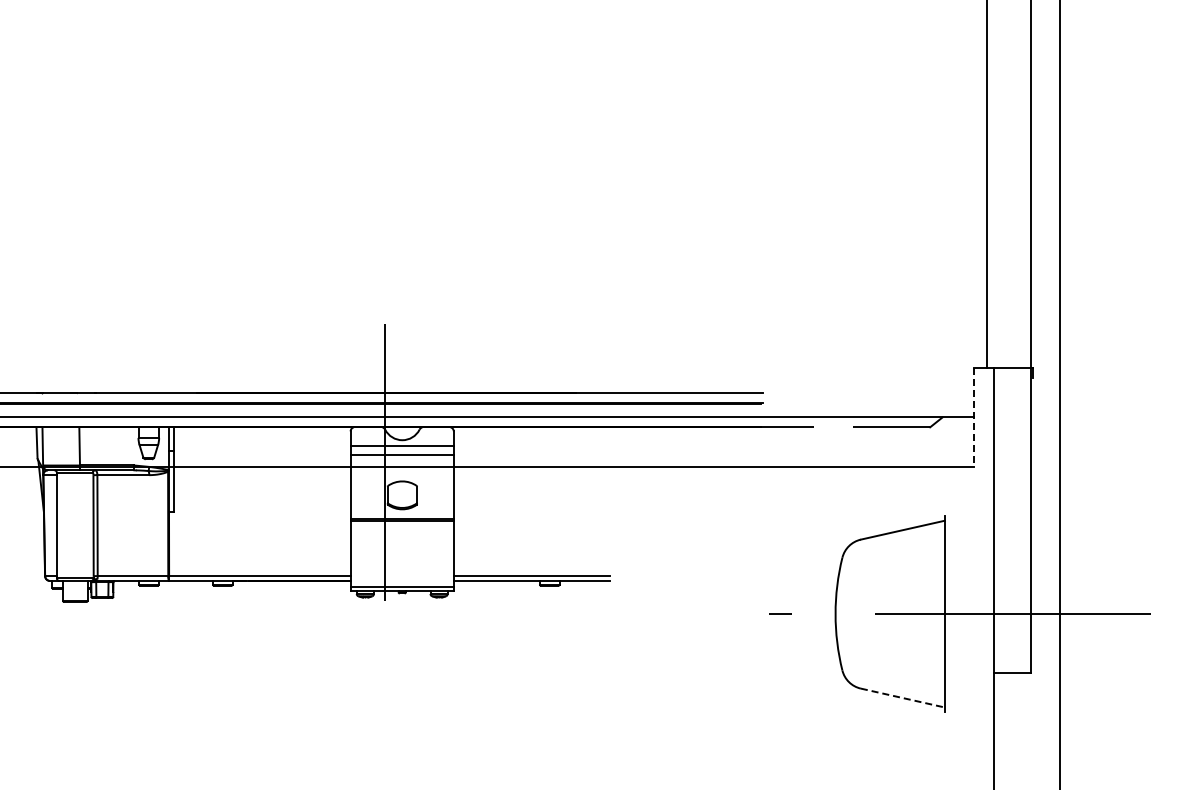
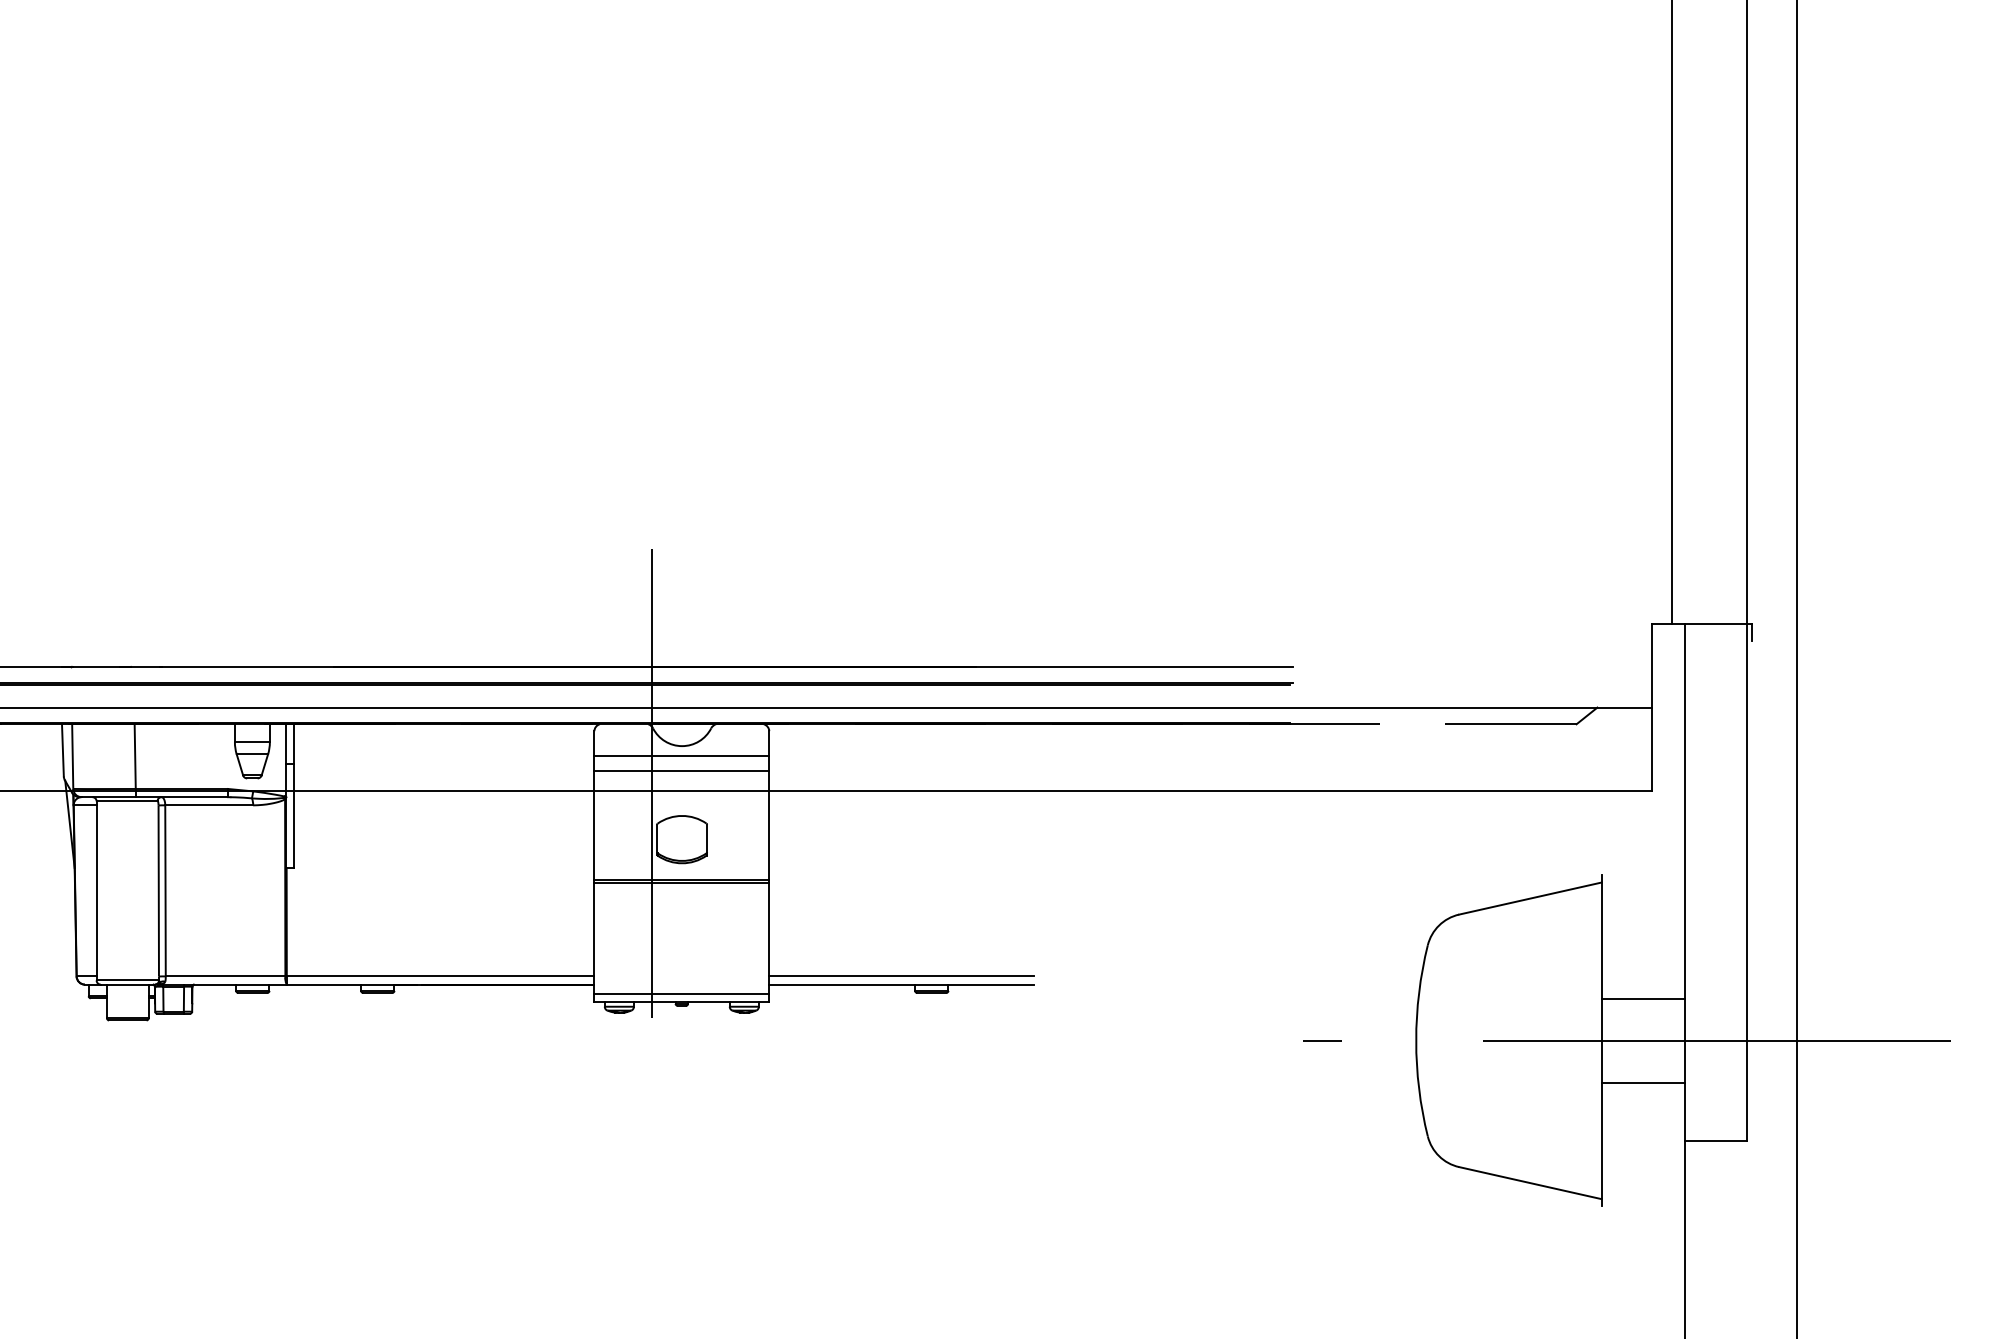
line: (974, 417) -> (1651, 707), dashed -> solid
line: (969, 589) -> (1643, 999), added
line: (969, 638) -> (1643, 1082), added
line: (903, 698) -> (1531, 1183), dashed -> solid

